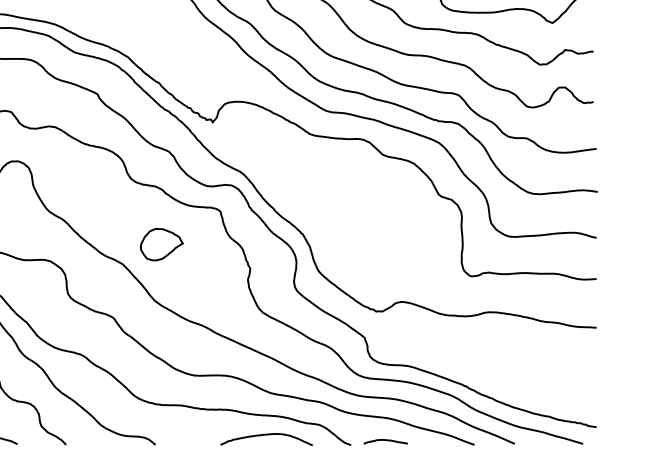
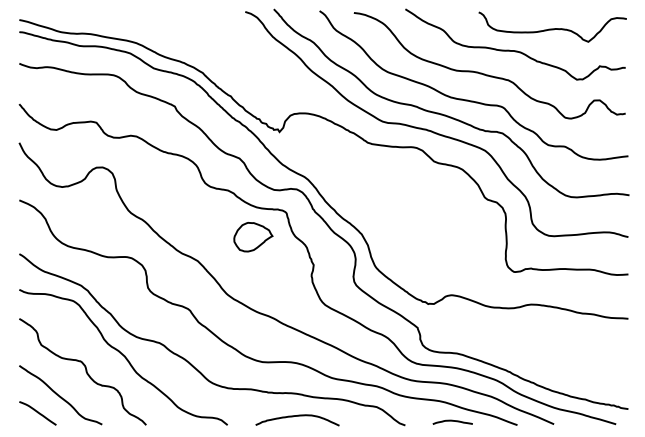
part: (162, 244) -> (253, 237), moved
curve: (266, 435) -> (297, 416), moved
curve: (385, 440) -> (452, 421), moved

